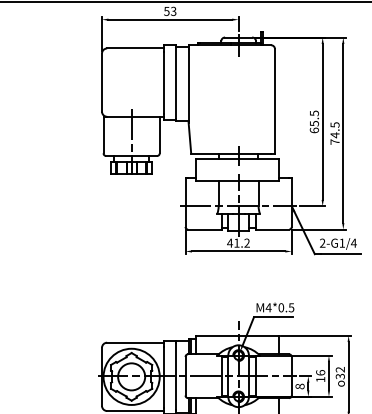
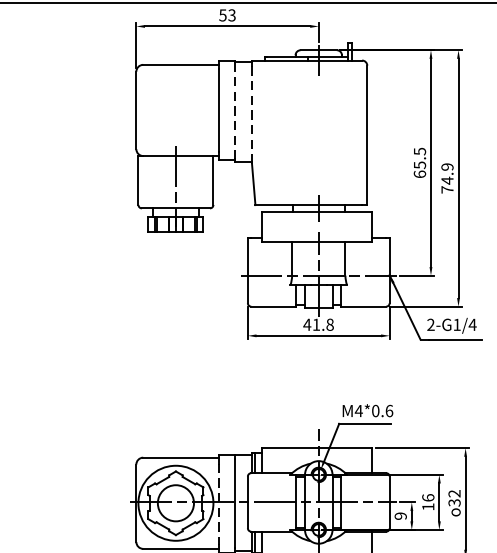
line: (175, 83) -> (234, 111), solid -> dashed
line: (188, 85) -> (251, 114), solid -> dashed
text: (334, 124) -> (446, 166), 74.5 -> 74.9
text: (246, 242) -> (329, 323), 41.2 -> 41.8
text: (291, 307) -> (389, 410), M4*0.5 -> M4*0.6
line: (164, 378) -> (219, 505), solid -> dashed
text: (299, 386) -> (400, 516), 8 -> 9

